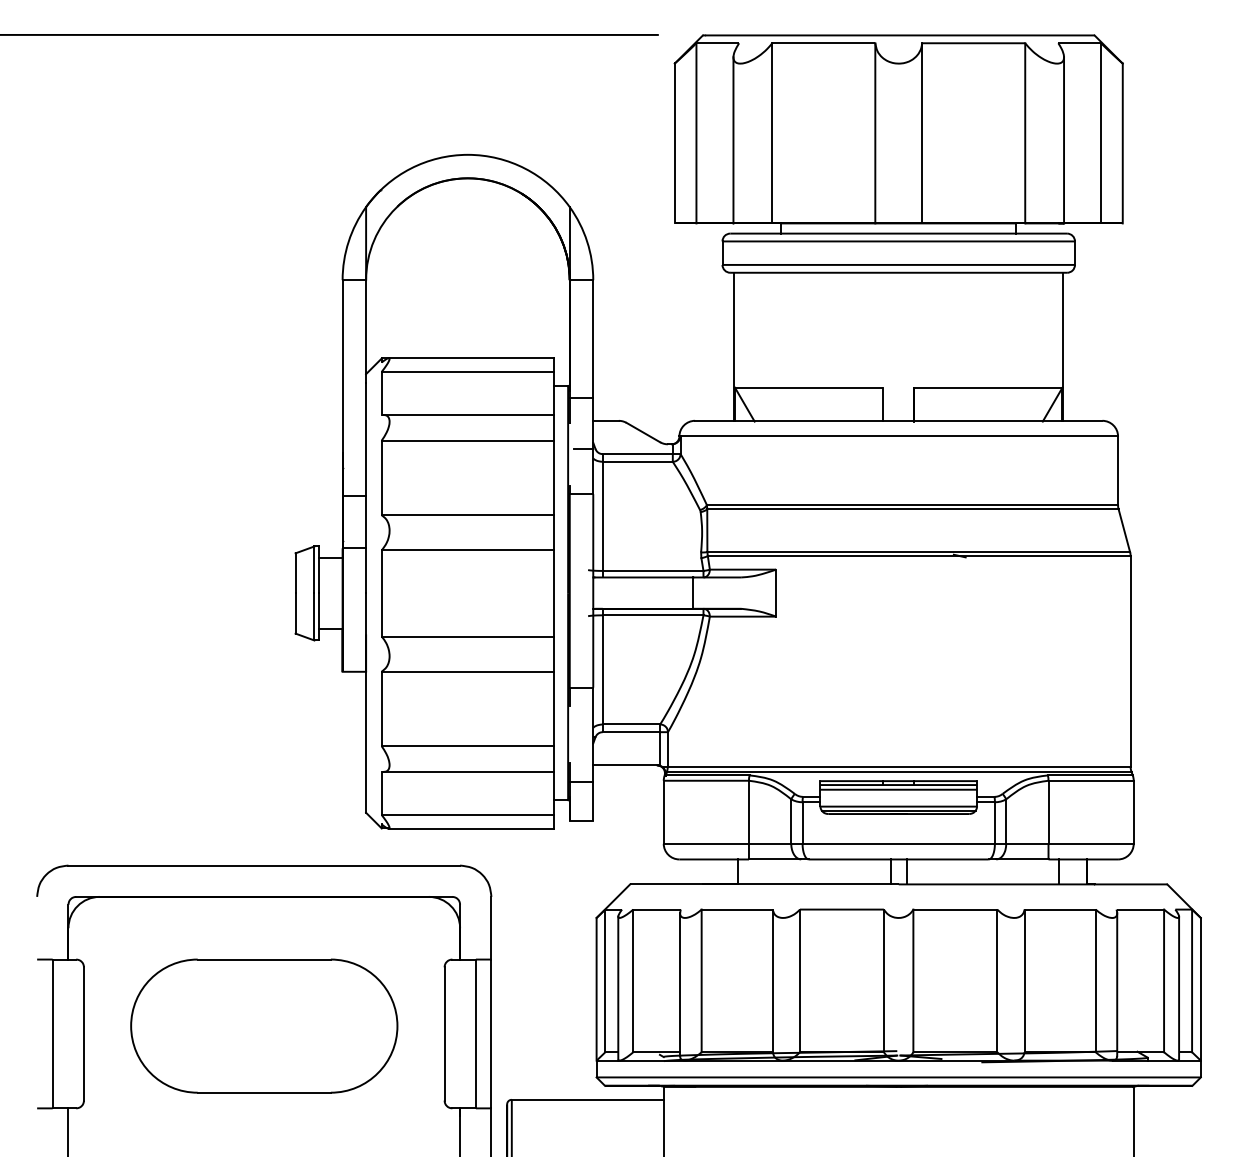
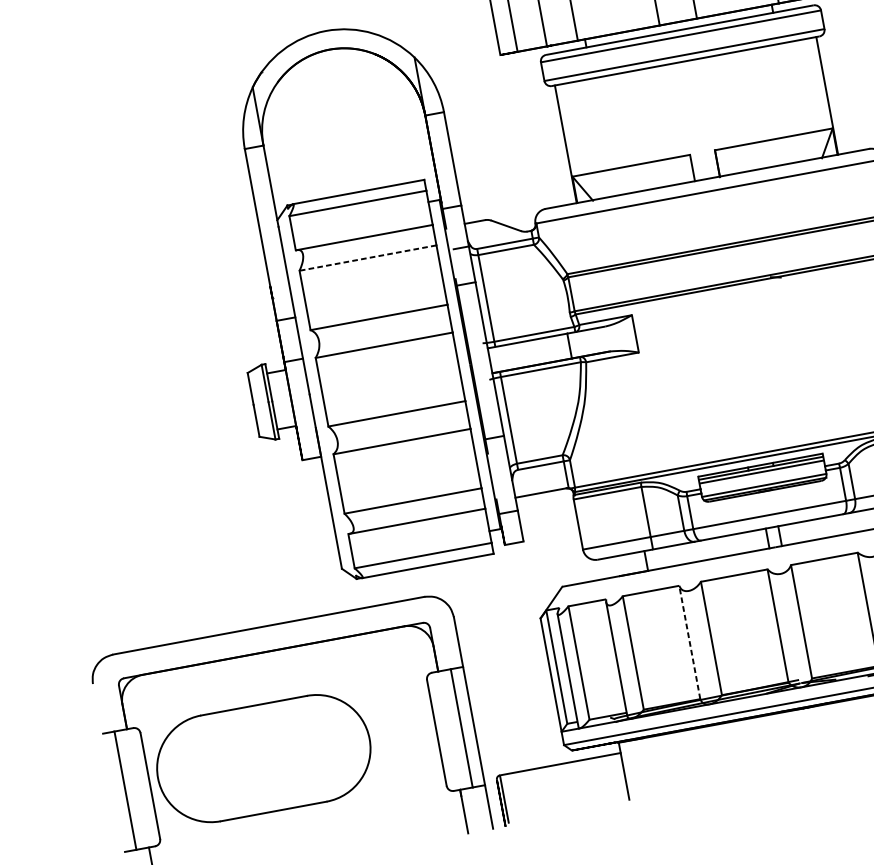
line: (467, 440) -> (367, 258), solid -> dashed
line: (772, 980) -> (689, 642), solid -> dashed
part: (264, 1025) -> (263, 758), moved

